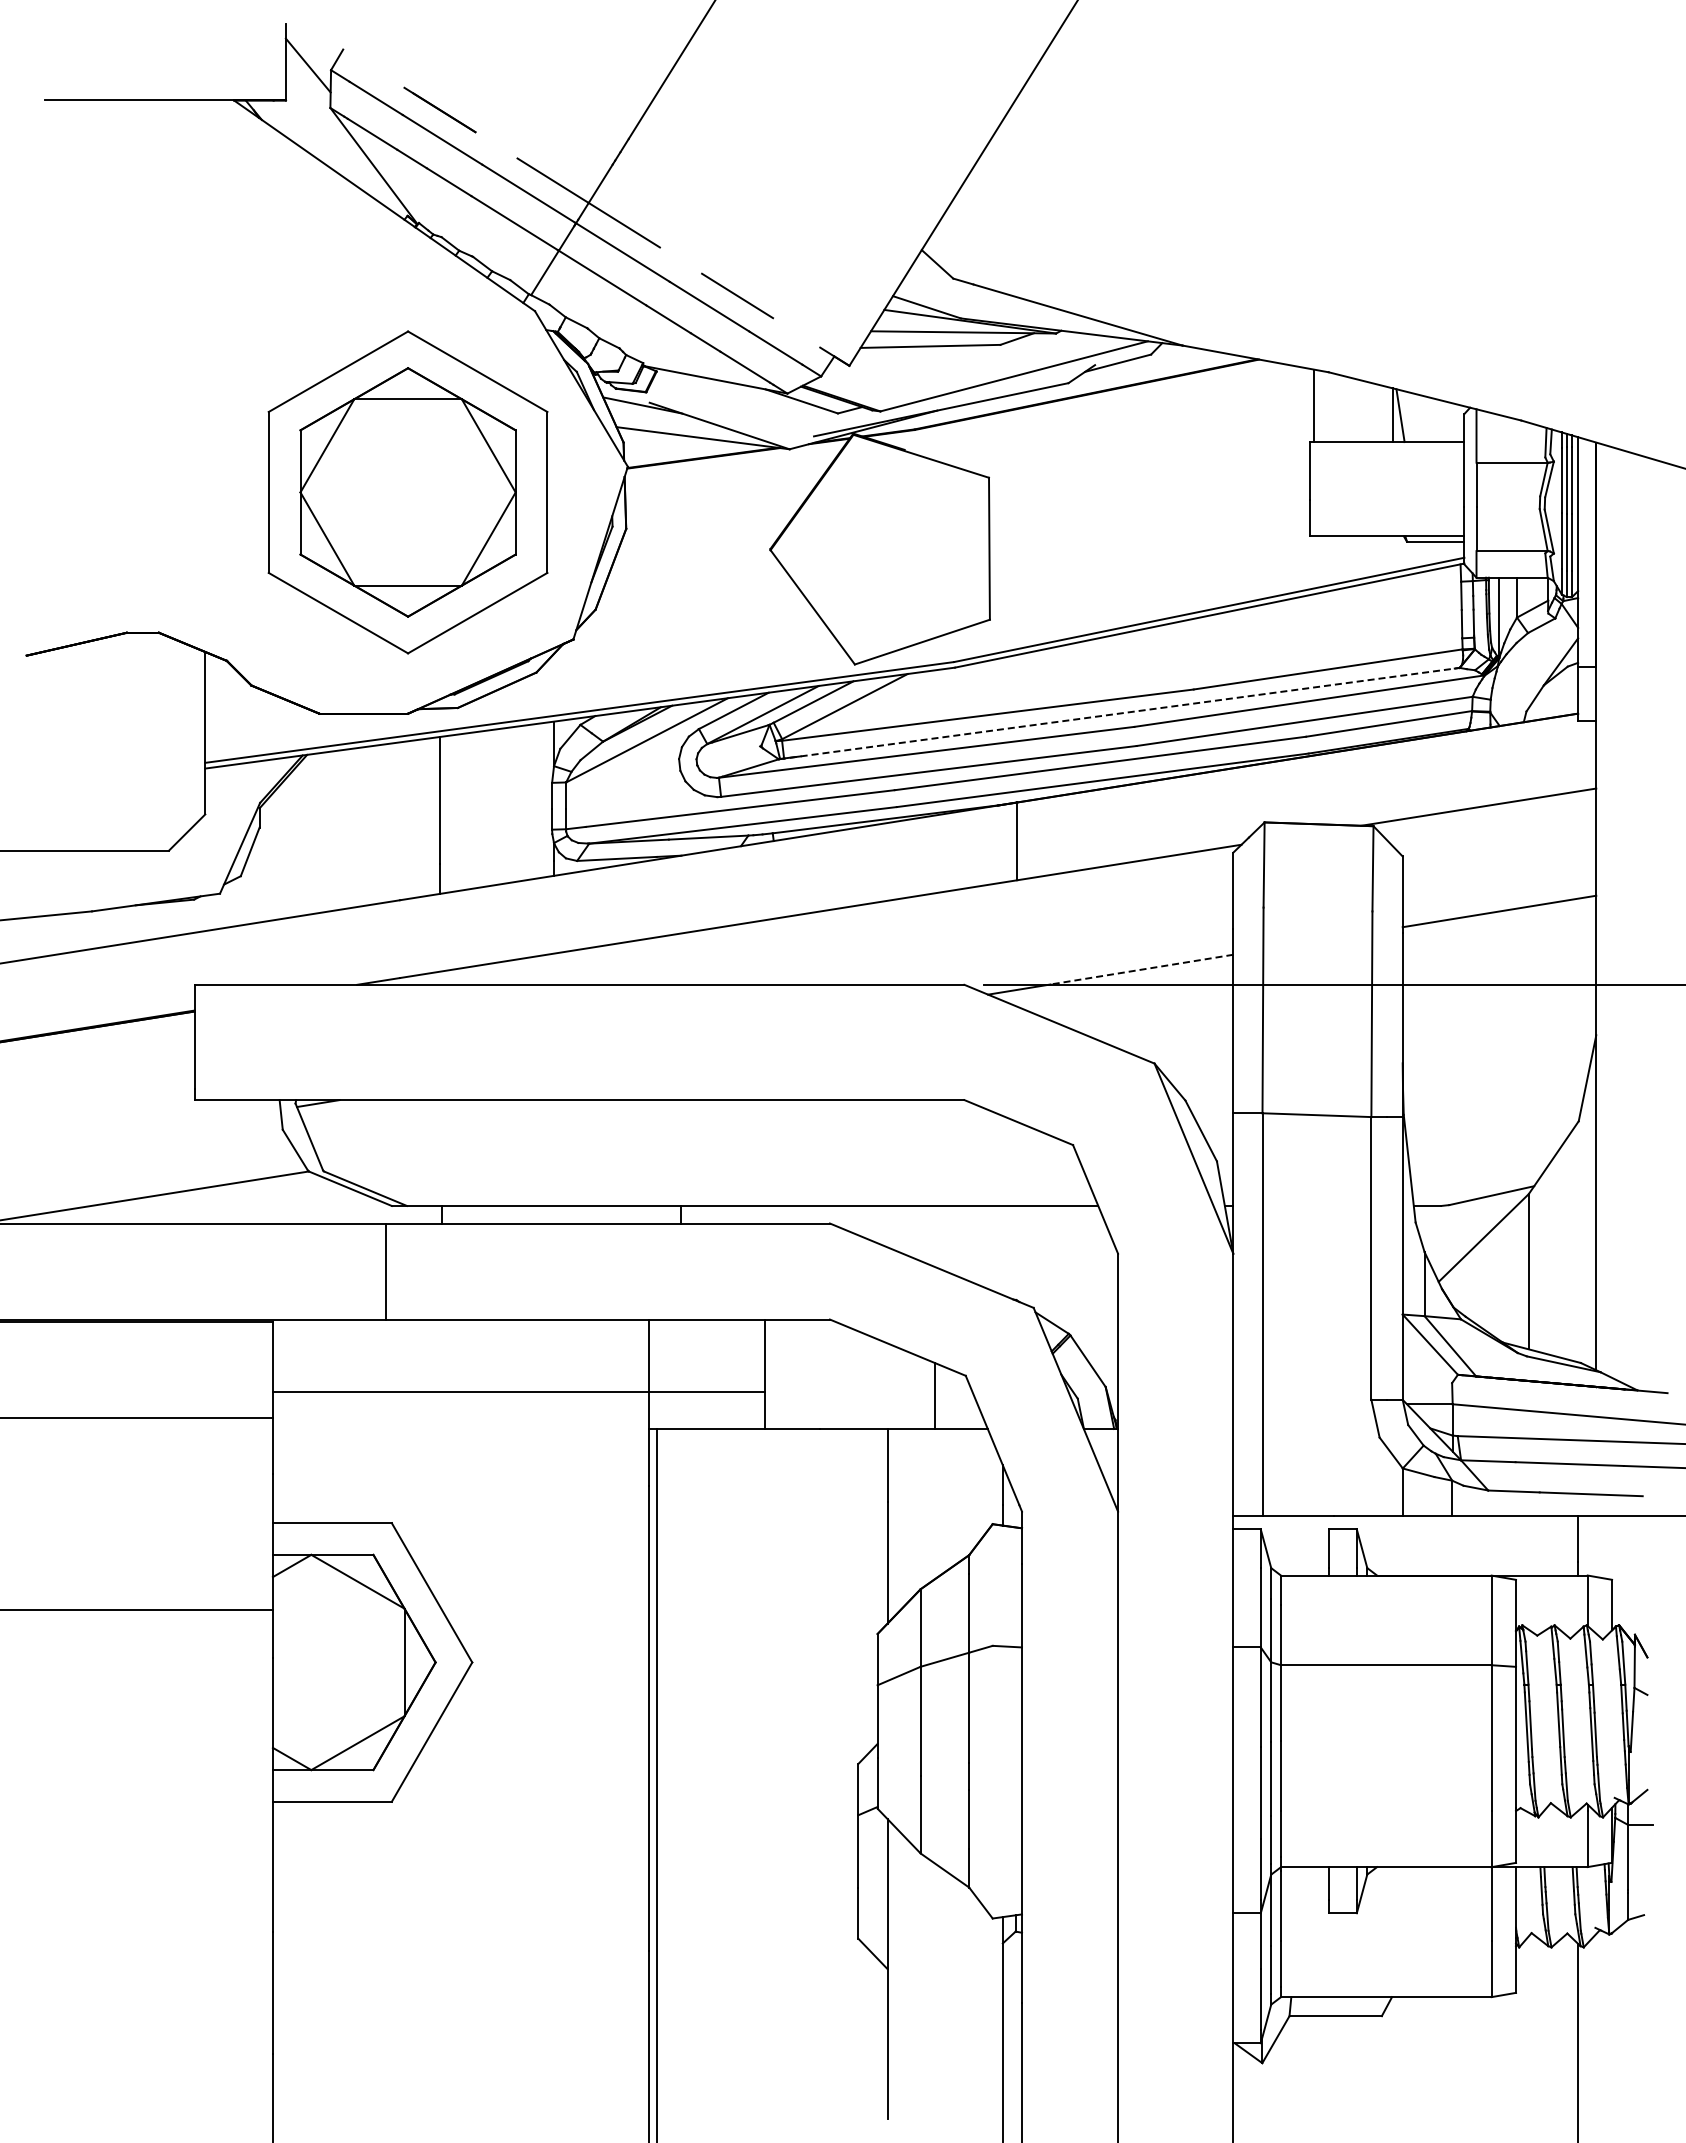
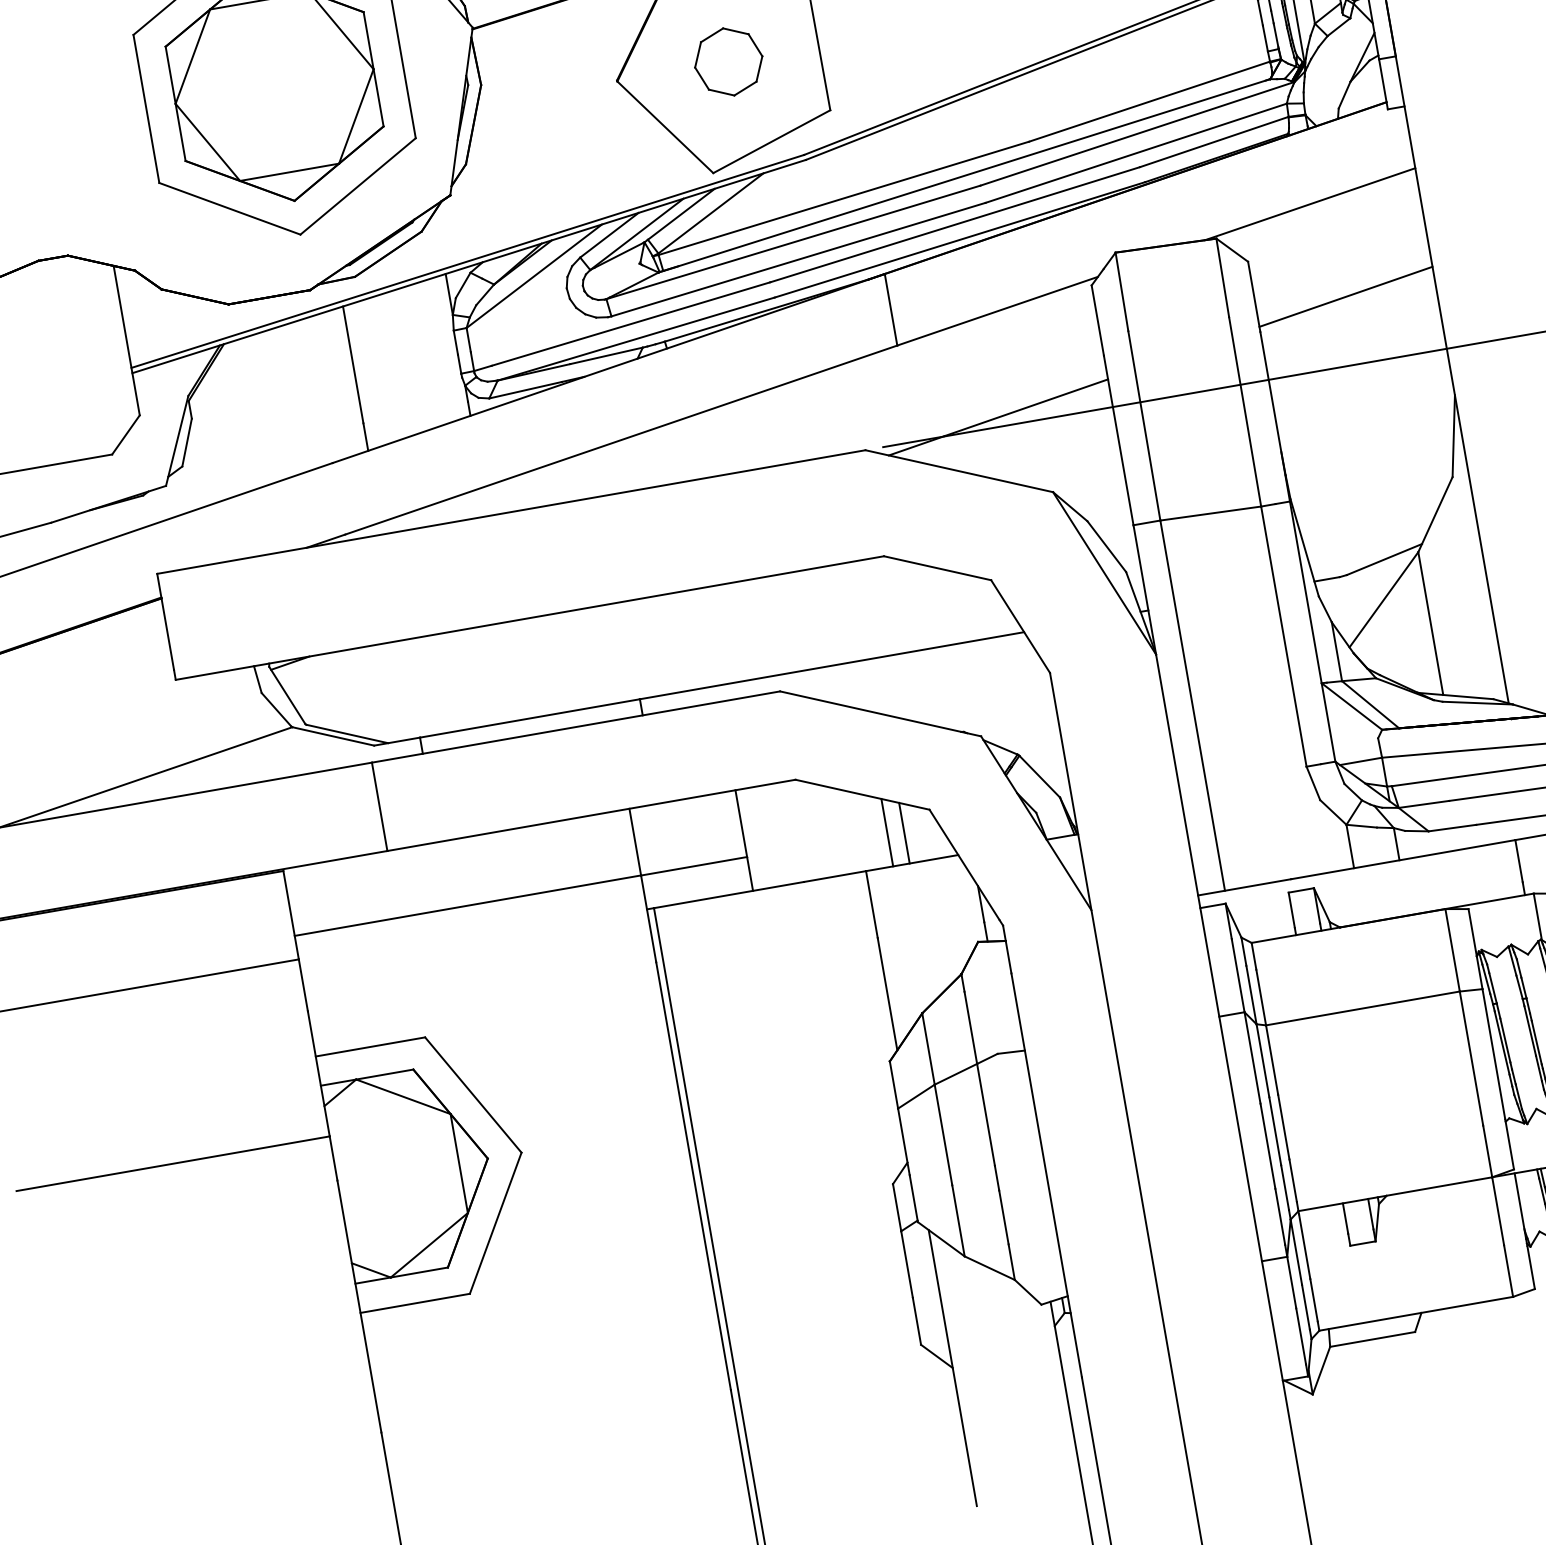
part: (891, 549) -> (728, 61), added
line: (1119, 713) -> (964, 175), dashed -> solid
line: (1141, 969) -> (1025, 407), dashed -> solid
line: (916, 1391) -> (886, 832), added

